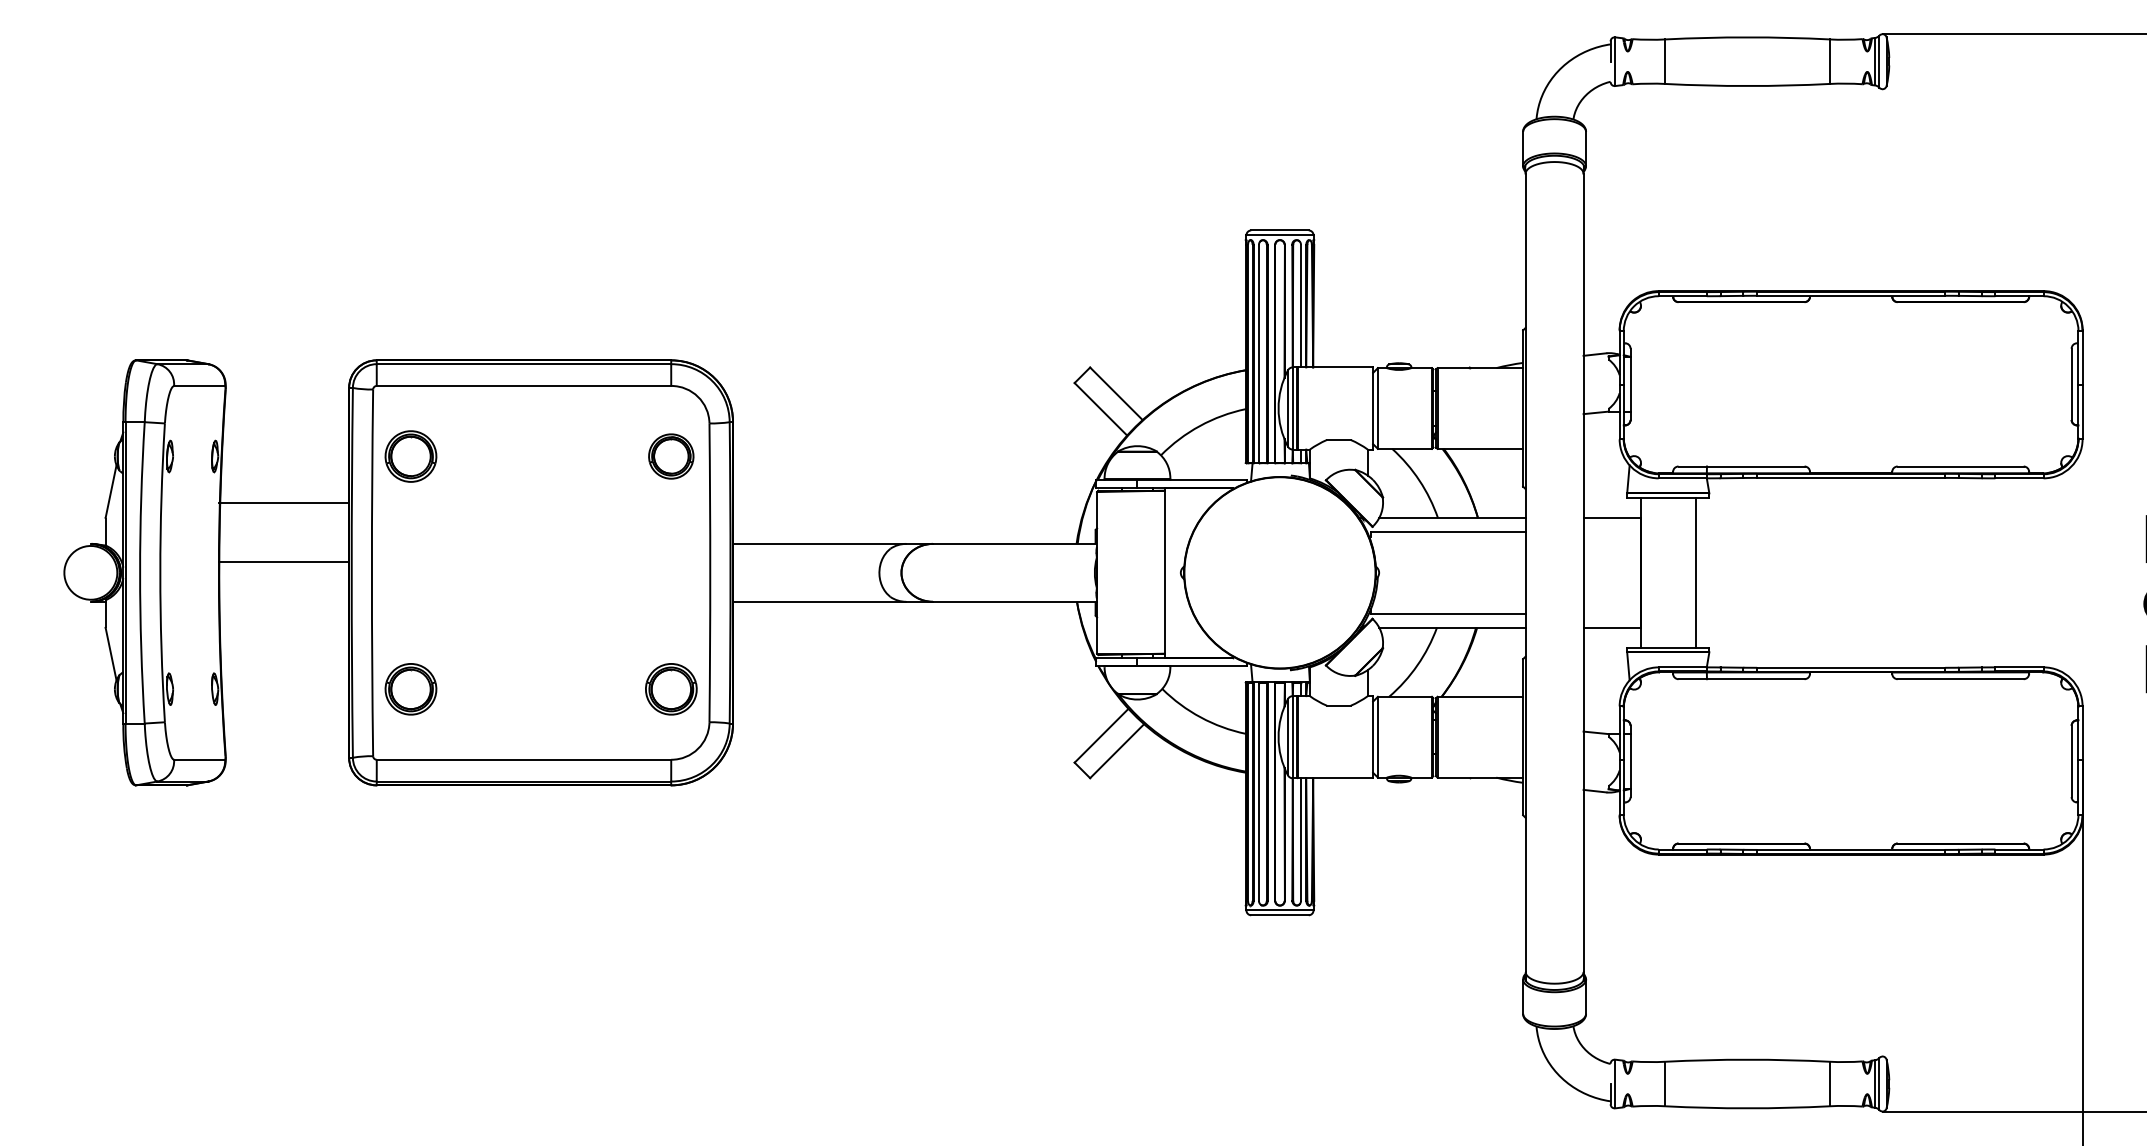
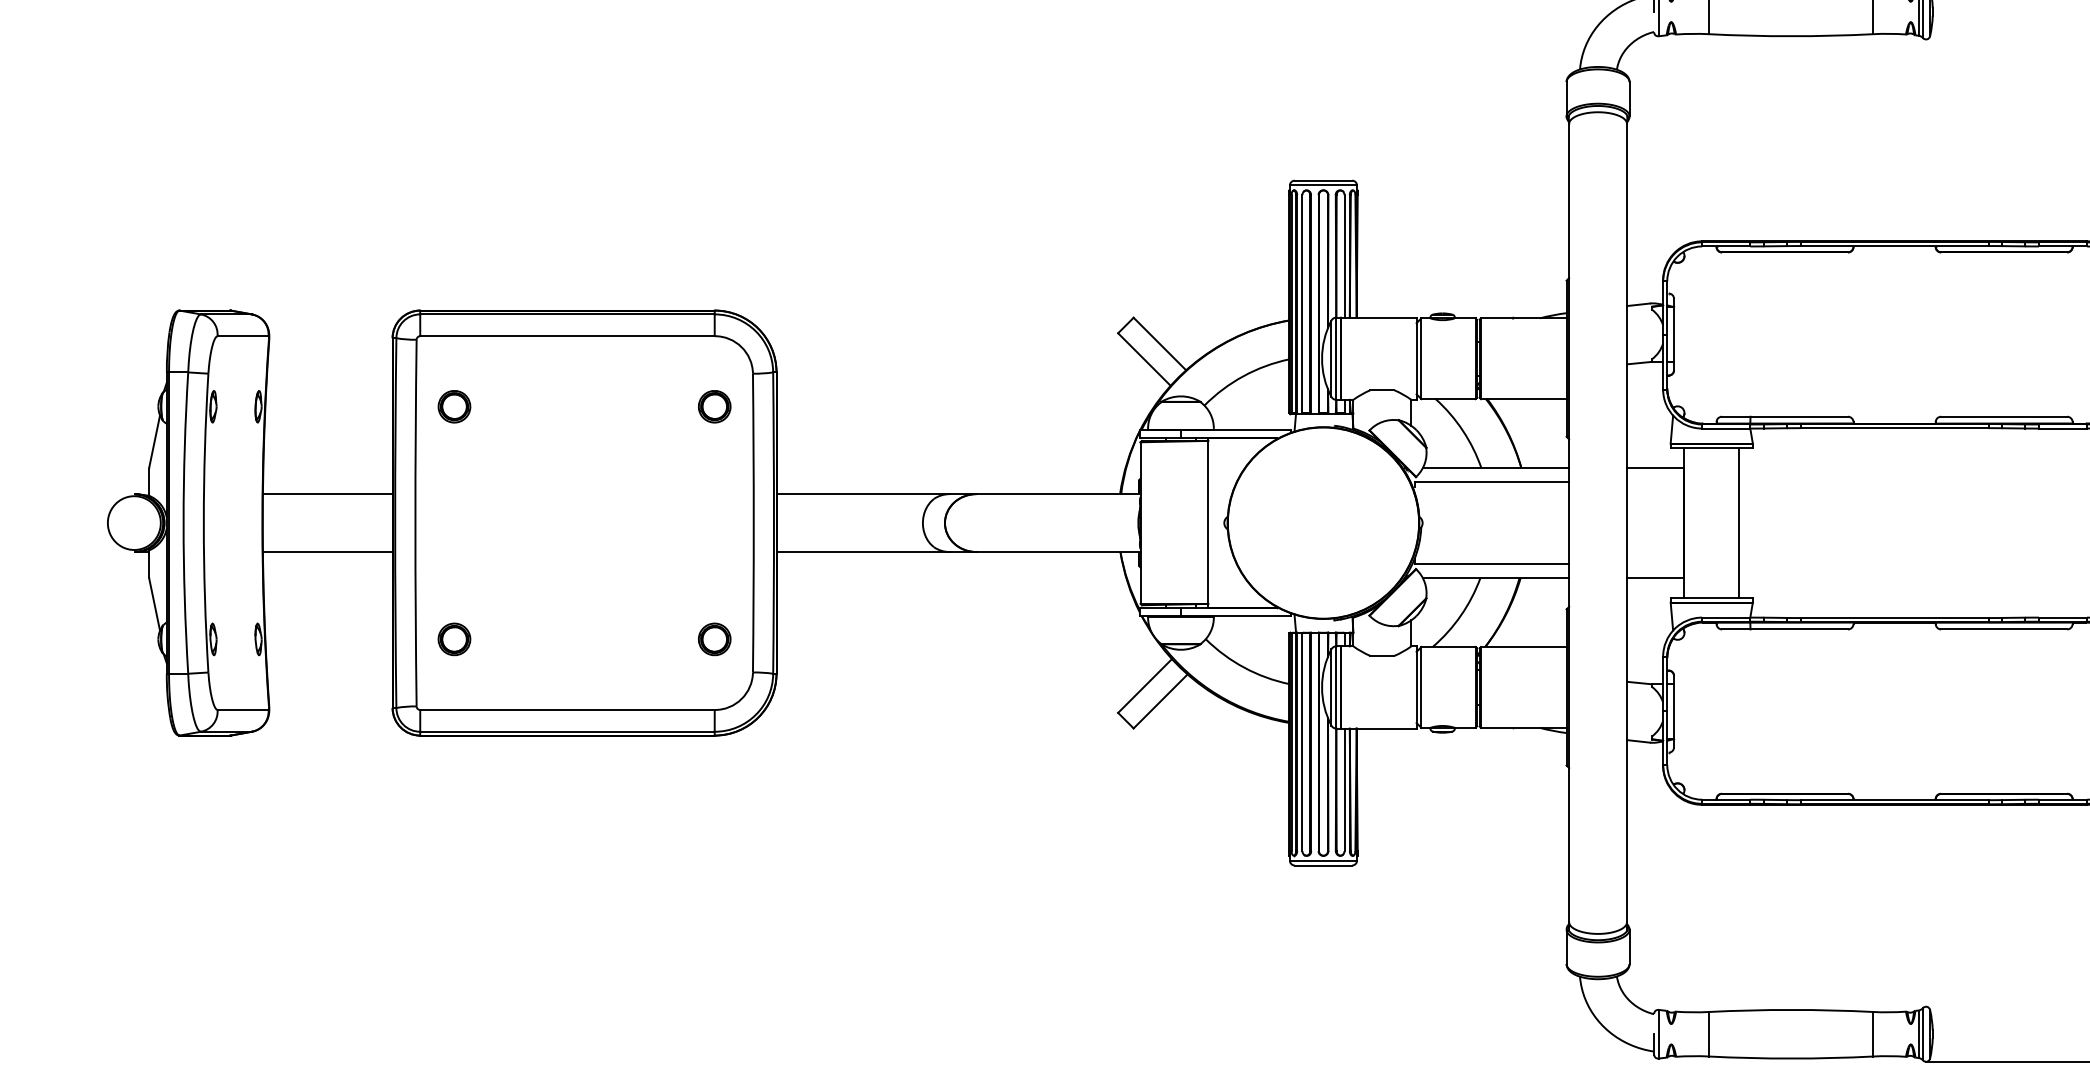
part: (410, 456) -> (453, 406), size x0.62
part: (670, 456) -> (713, 406), size x0.71
line: (284, 502) -> (327, 493), moved
line: (284, 561) -> (327, 551), moved
part: (410, 688) -> (453, 638), size x0.62
part: (670, 688) -> (713, 638), size x0.62

